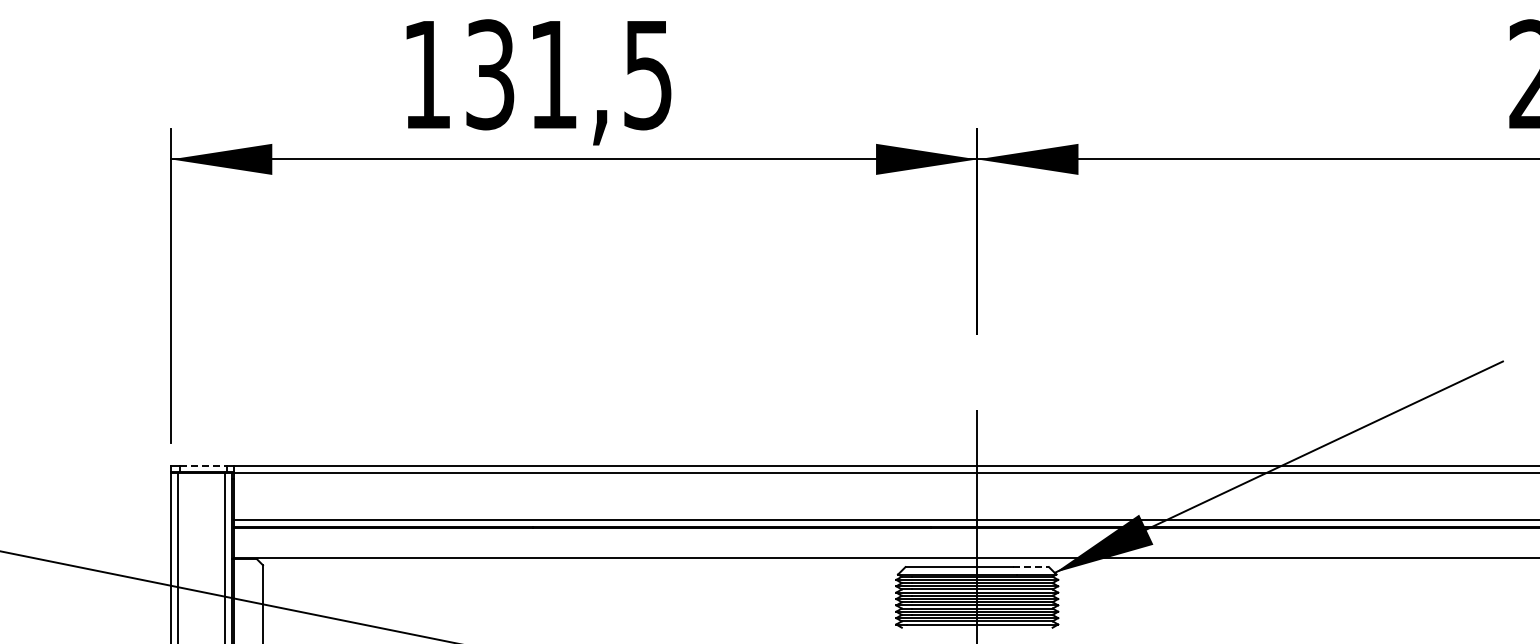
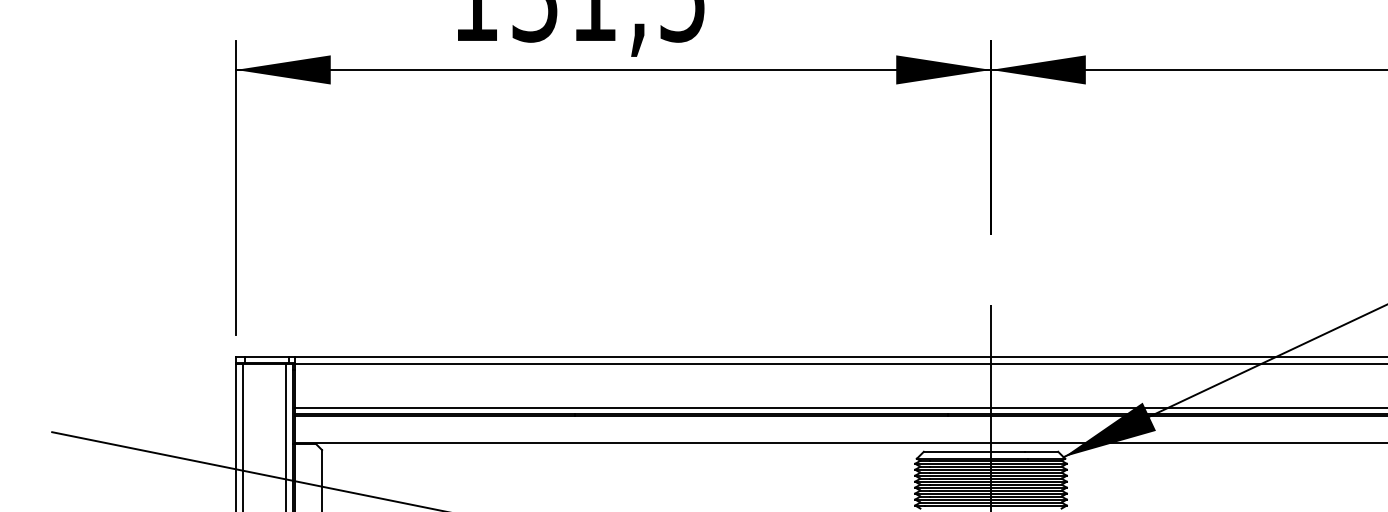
line: (203, 465) -> (266, 356), dashed -> solid
line: (1031, 567) -> (1041, 452), dashed -> solid

